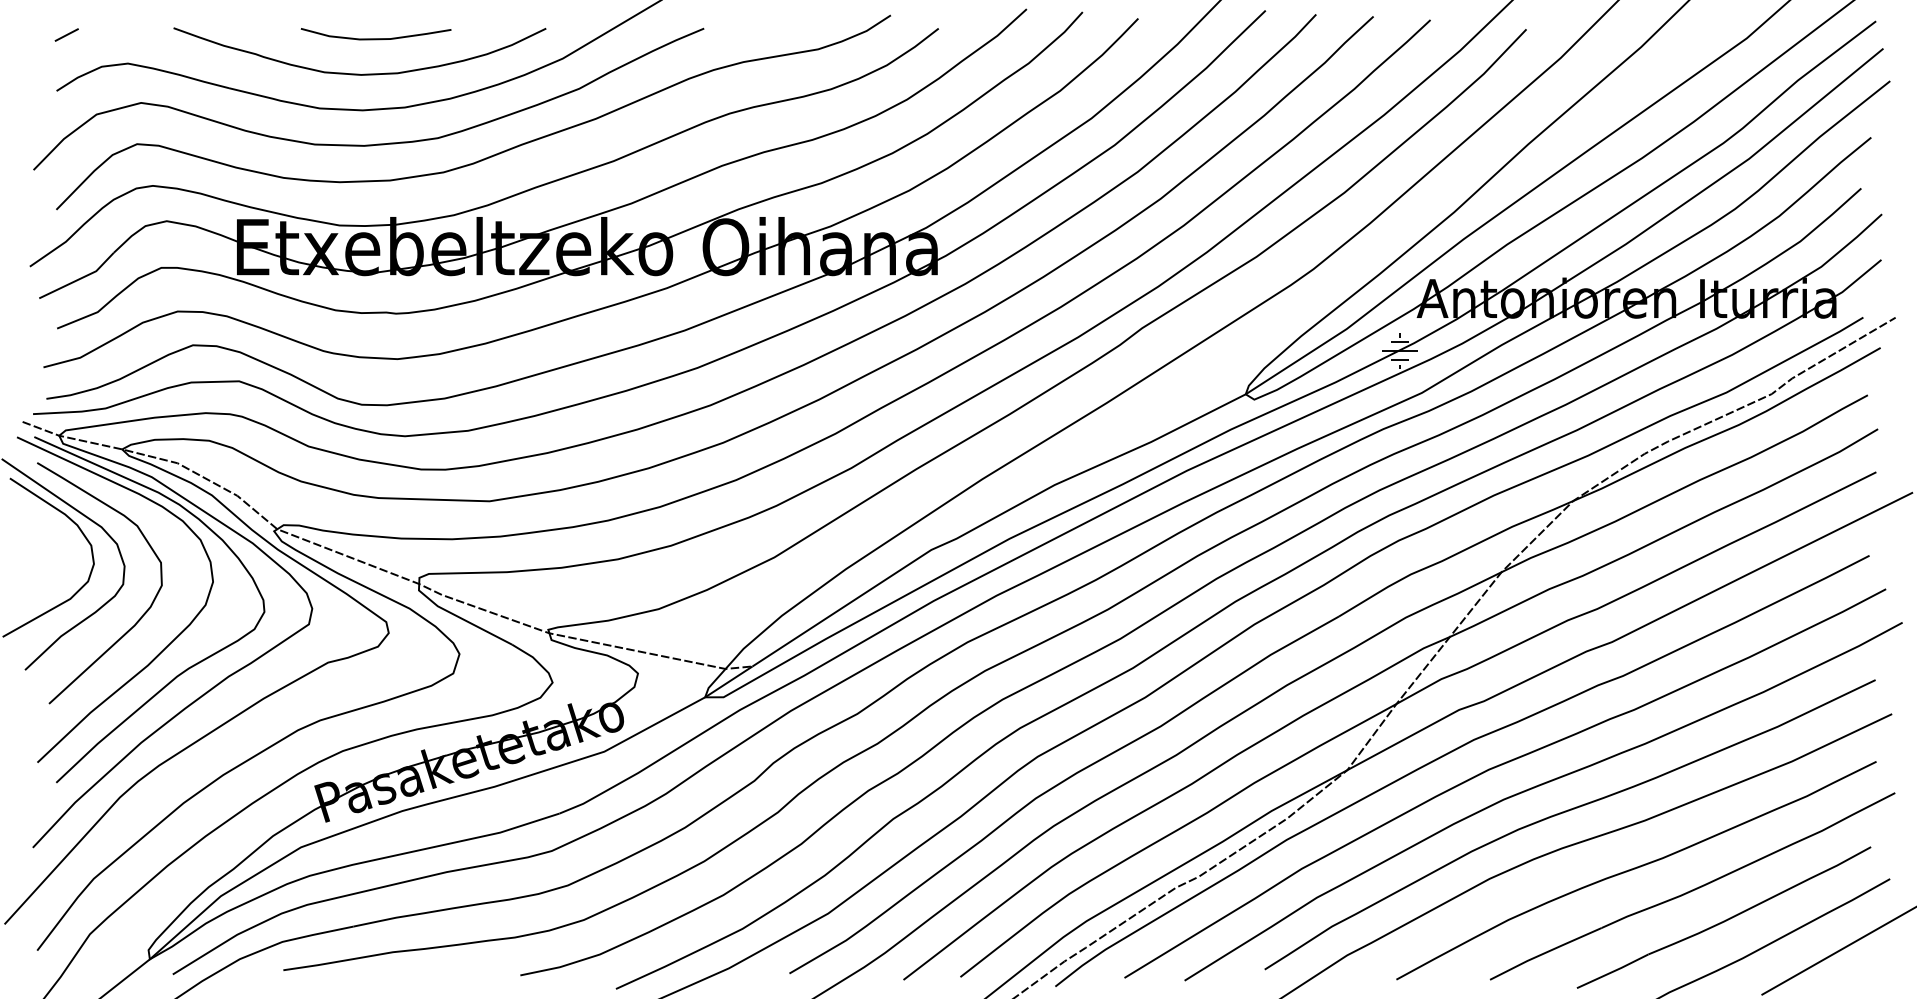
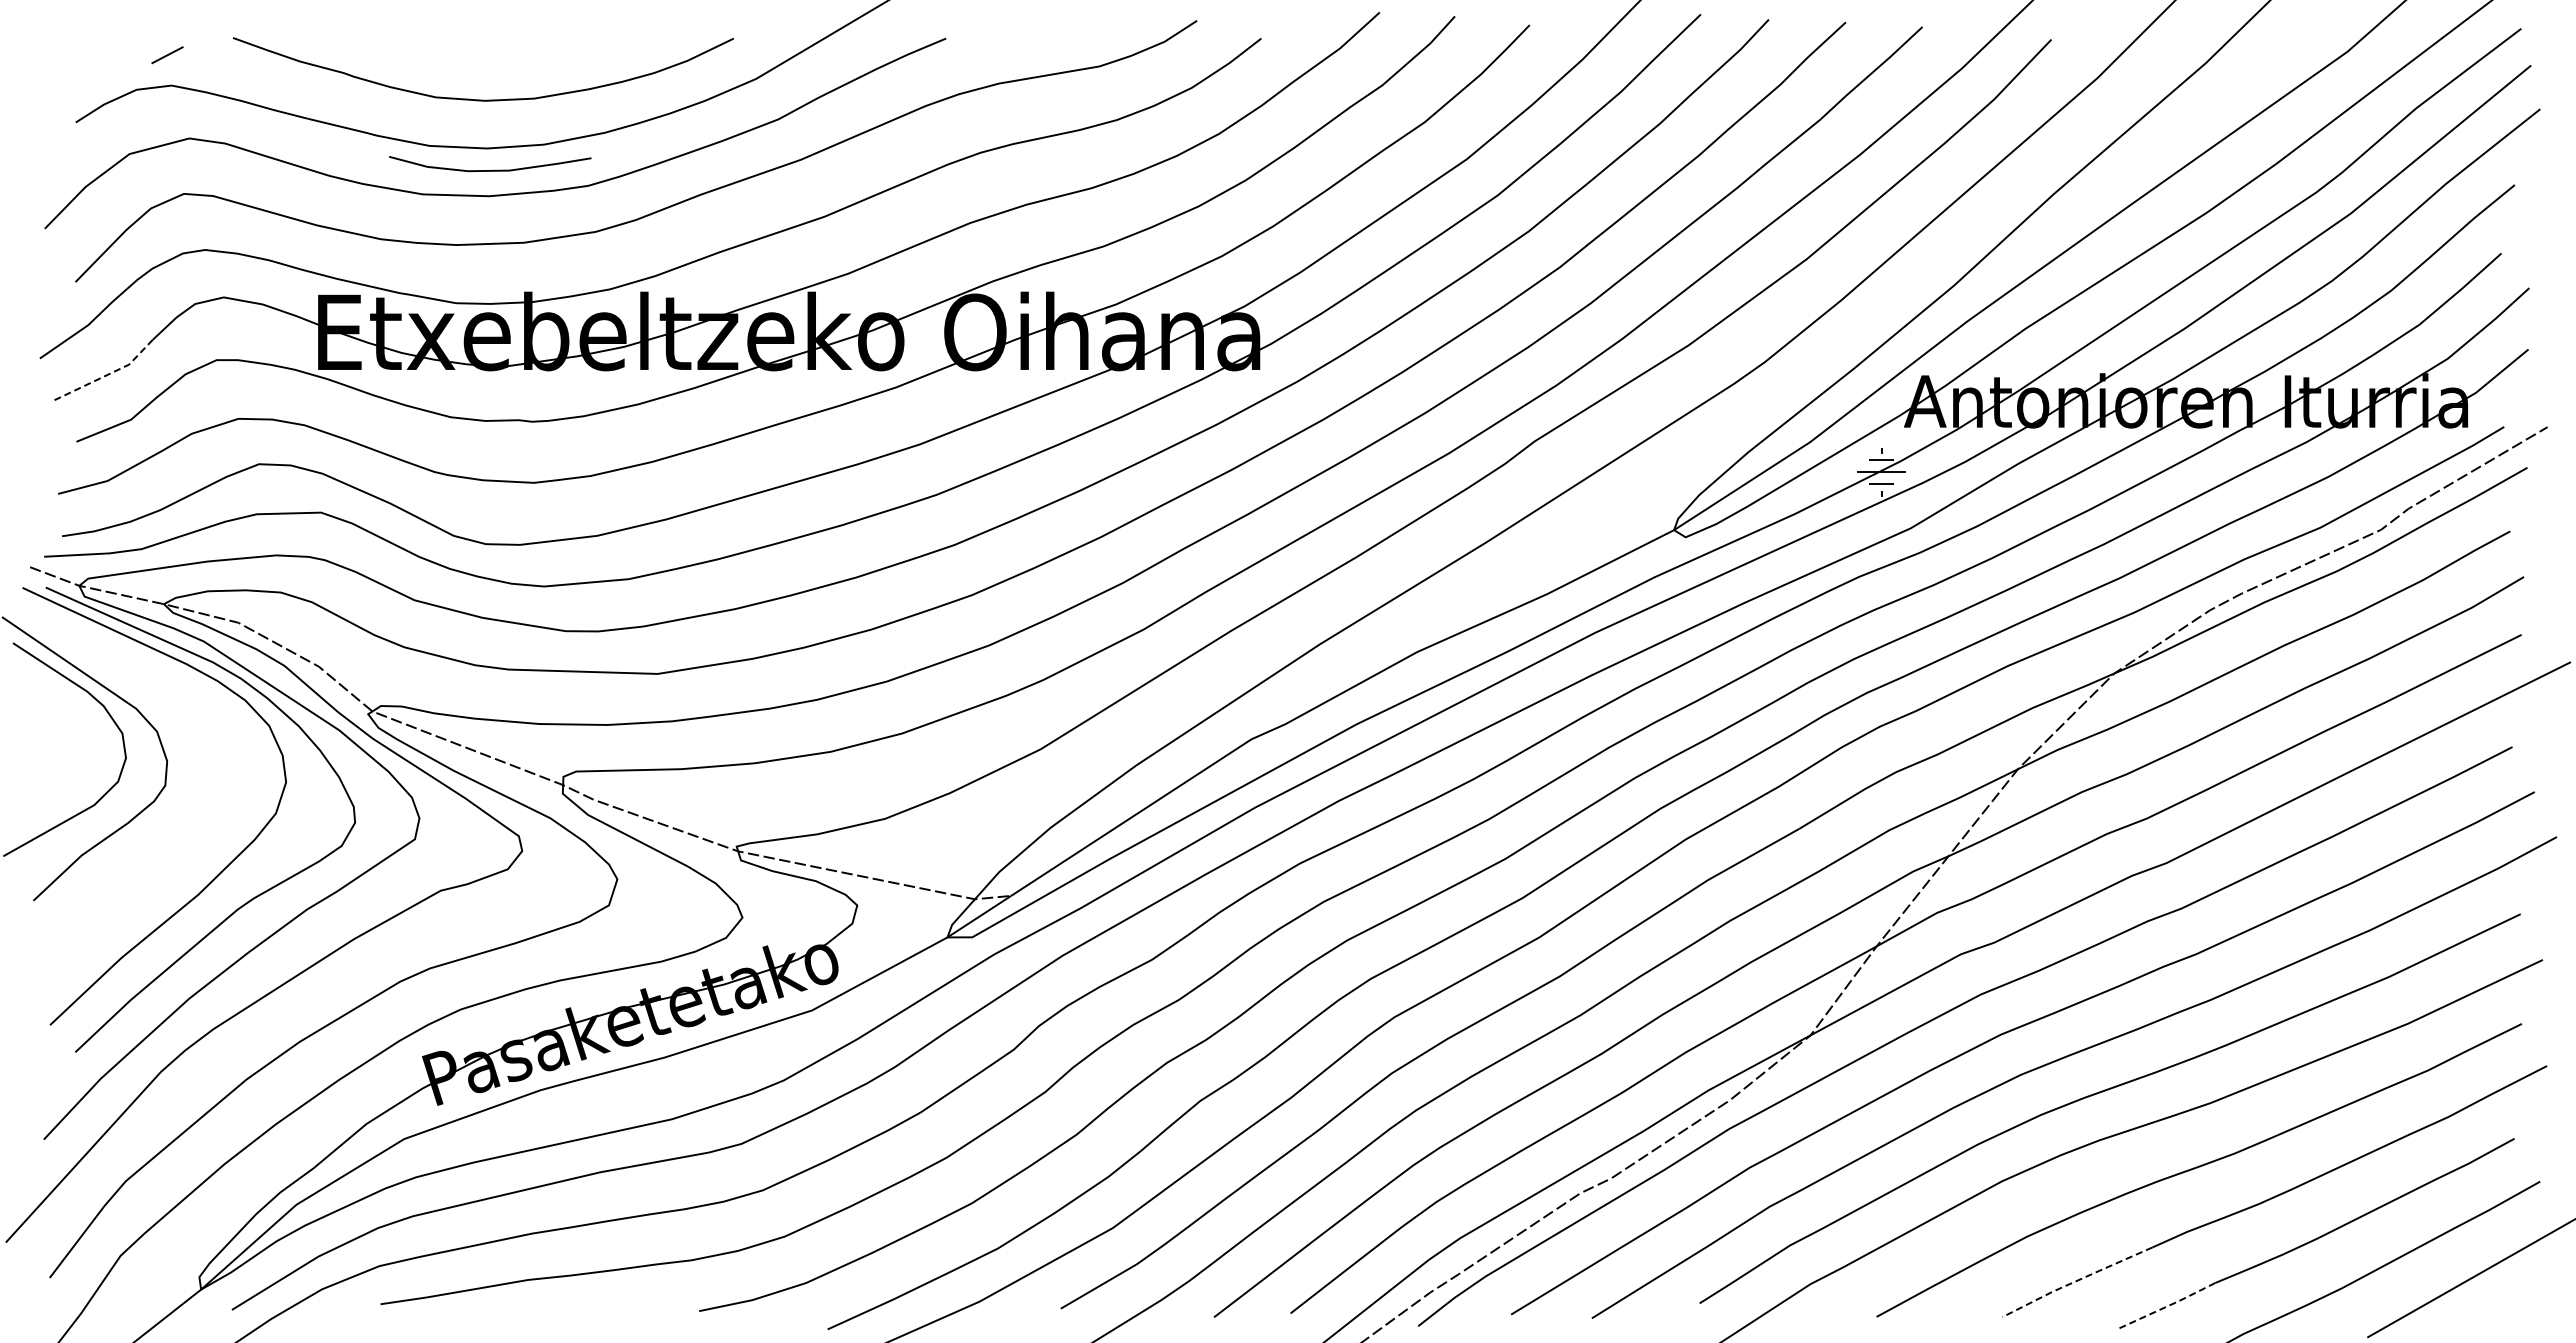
line: (66, 35) -> (167, 55), moved
curve: (376, 38) -> (490, 170), moved
line: (79, 279) -> (106, 375), solid -> dashed
curve: (138, 620) -> (185, 833), removed
line: (1545, 953) -> (2076, 1281), solid -> dashed
line: (1613, 971) -> (2168, 1306), solid -> dashed

